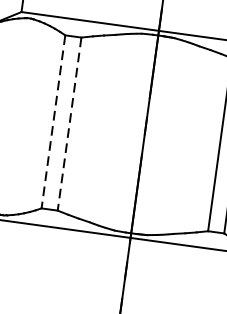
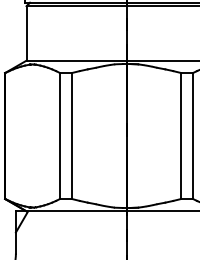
line: (53, 122) -> (60, 136), dashed -> solid
line: (69, 124) -> (71, 136), dashed -> solid

